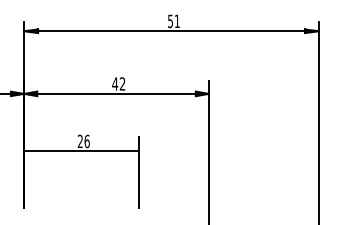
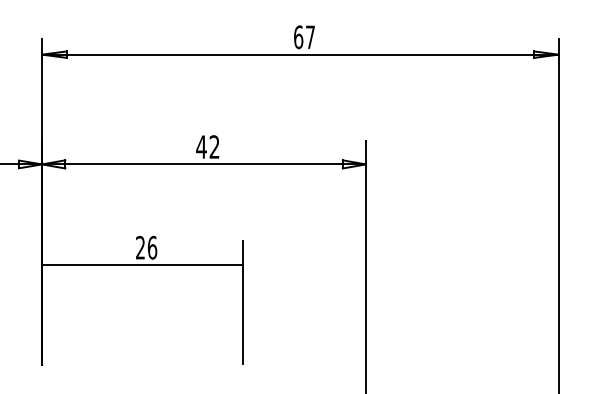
text: (173, 21) -> (303, 37), 51 -> 67

